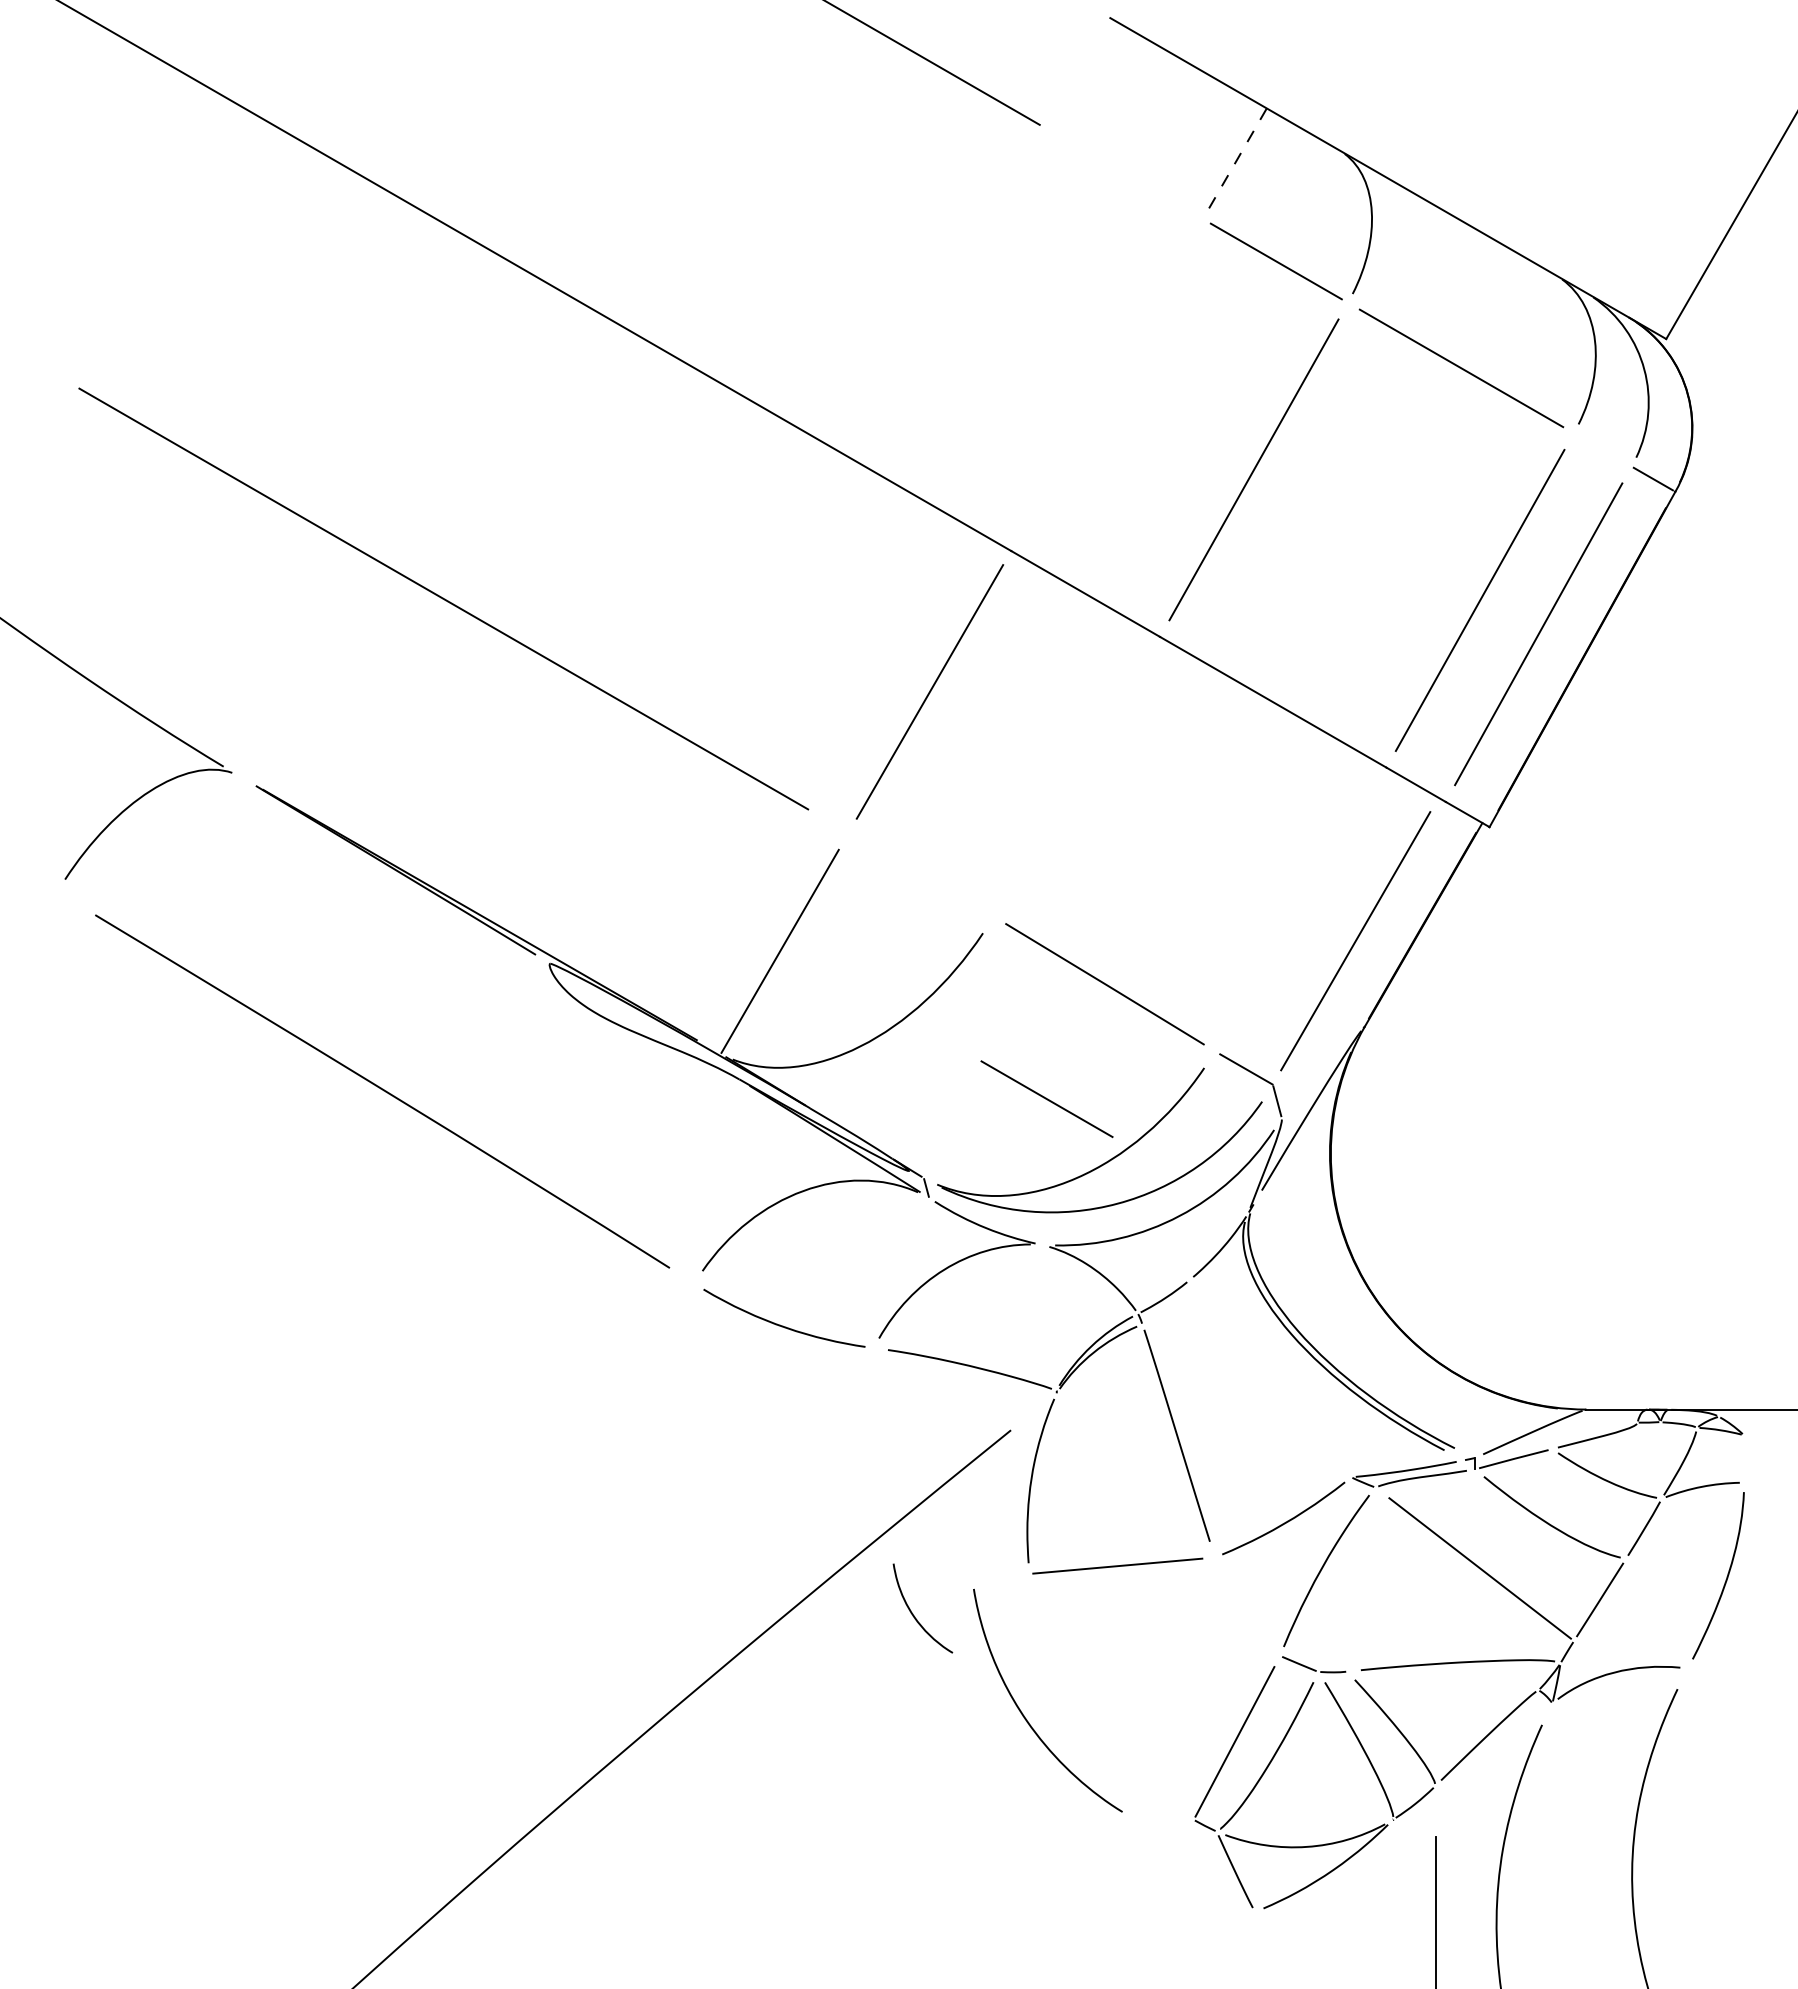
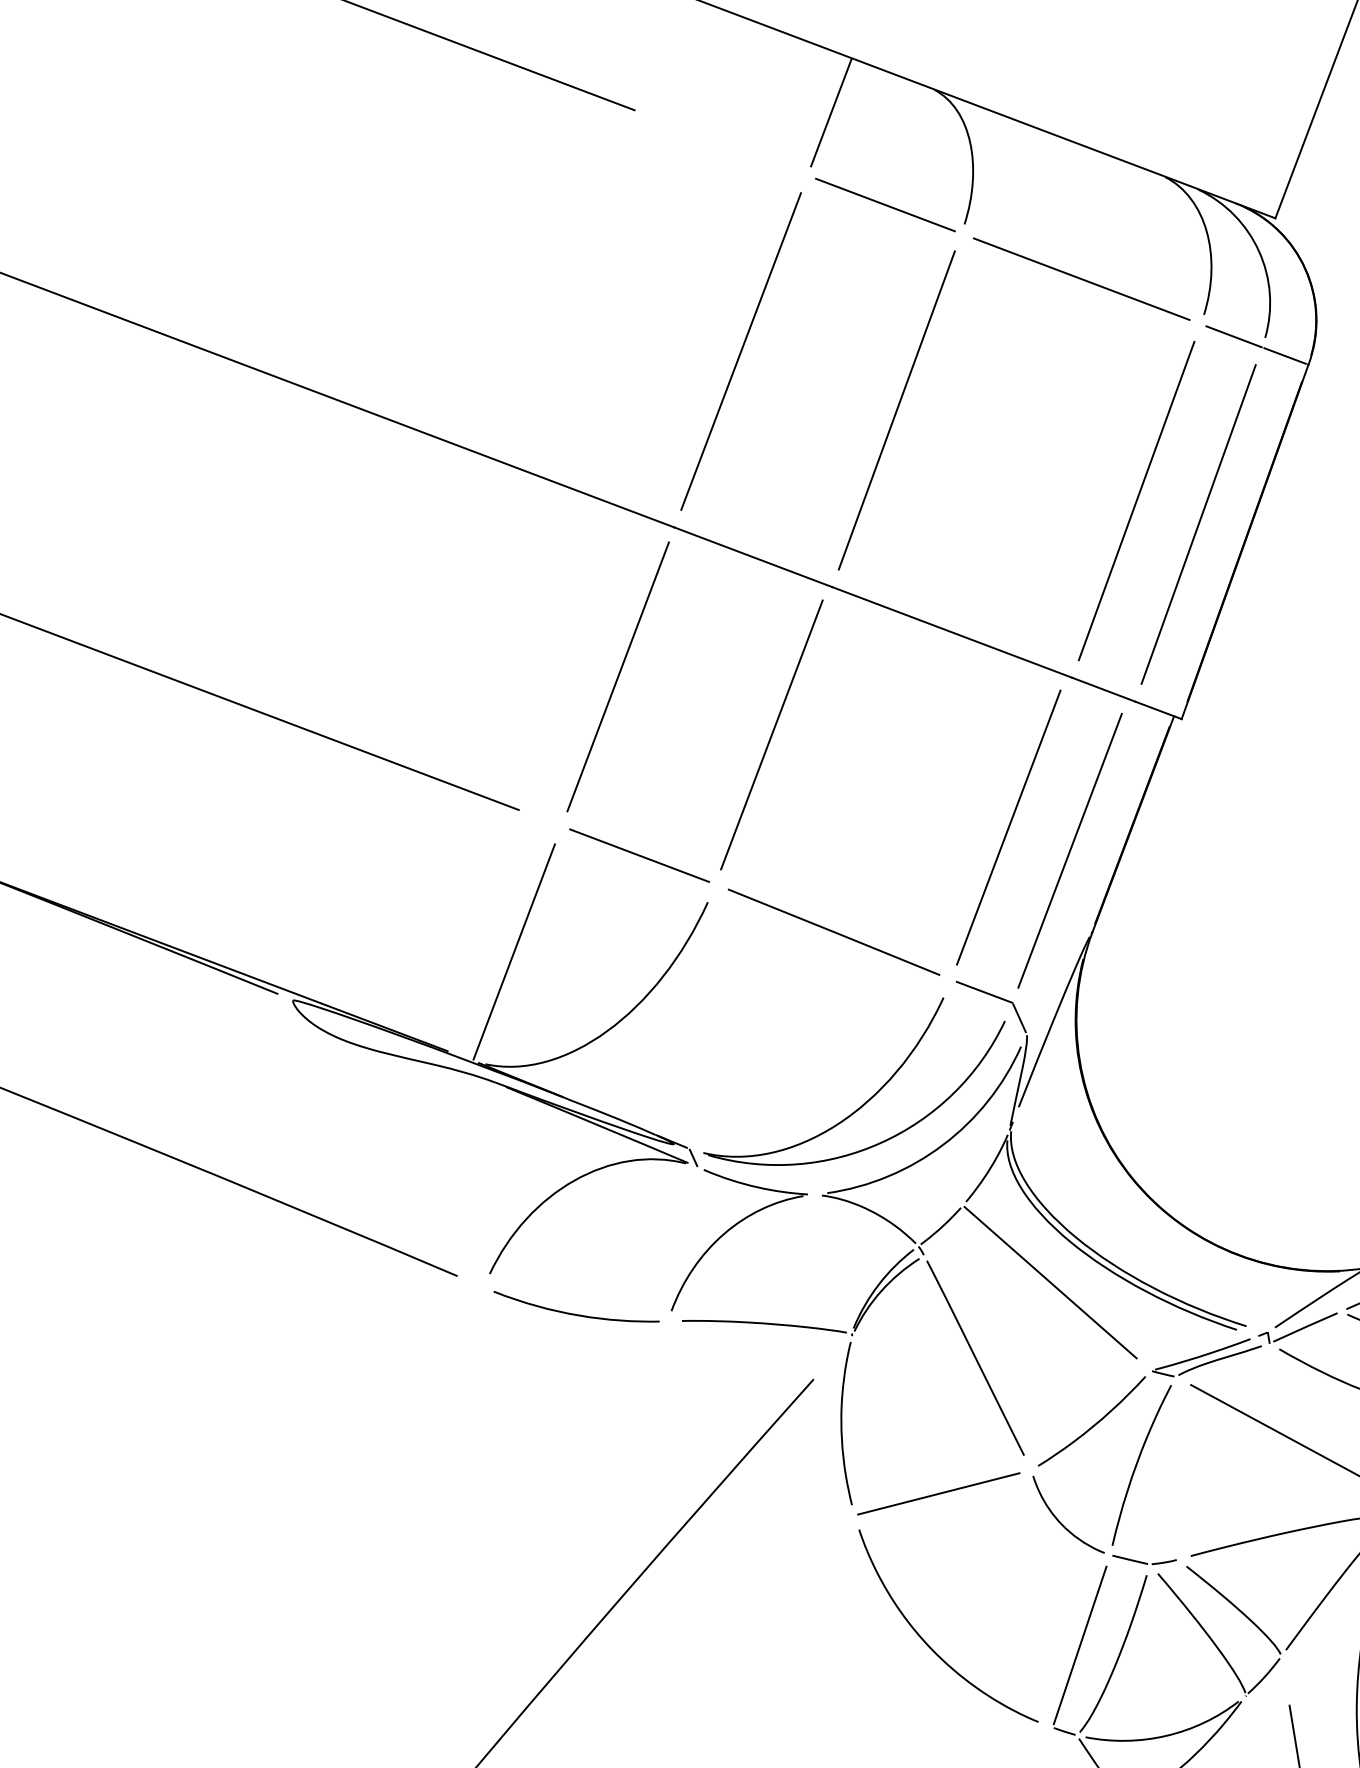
line: (1237, 159) -> (831, 112), dashed -> solid
line: (1106, 384) -> (740, 351), added
line: (1605, 451) -> (1234, 336), added
line: (1074, 775) -> (771, 734), added
line: (1297, 907) -> (1008, 827), added
line: (1046, 1099) -> (639, 856), moved
line: (1264, 1371) -> (1050, 1282), added
curve: (913, 1613) -> (1060, 1521), moved
curve: (1024, 1715) -> (928, 1644), moved

